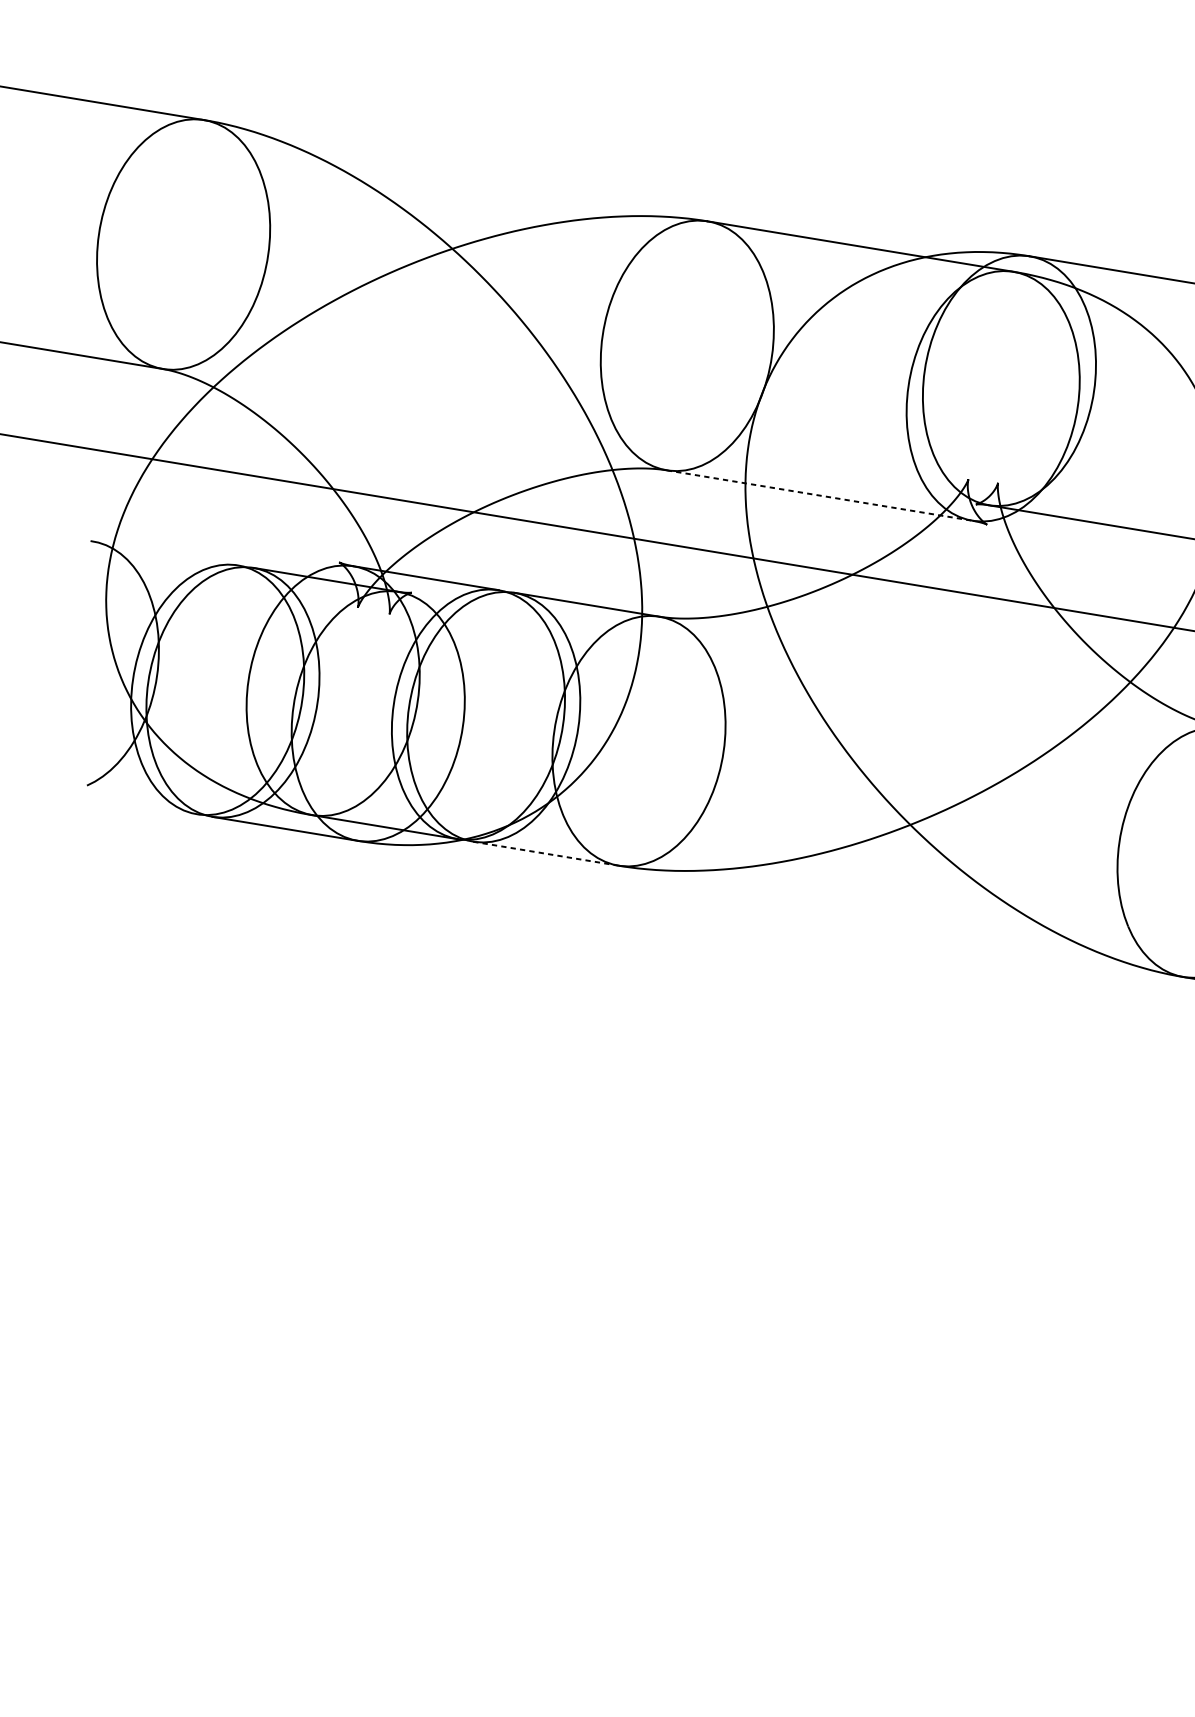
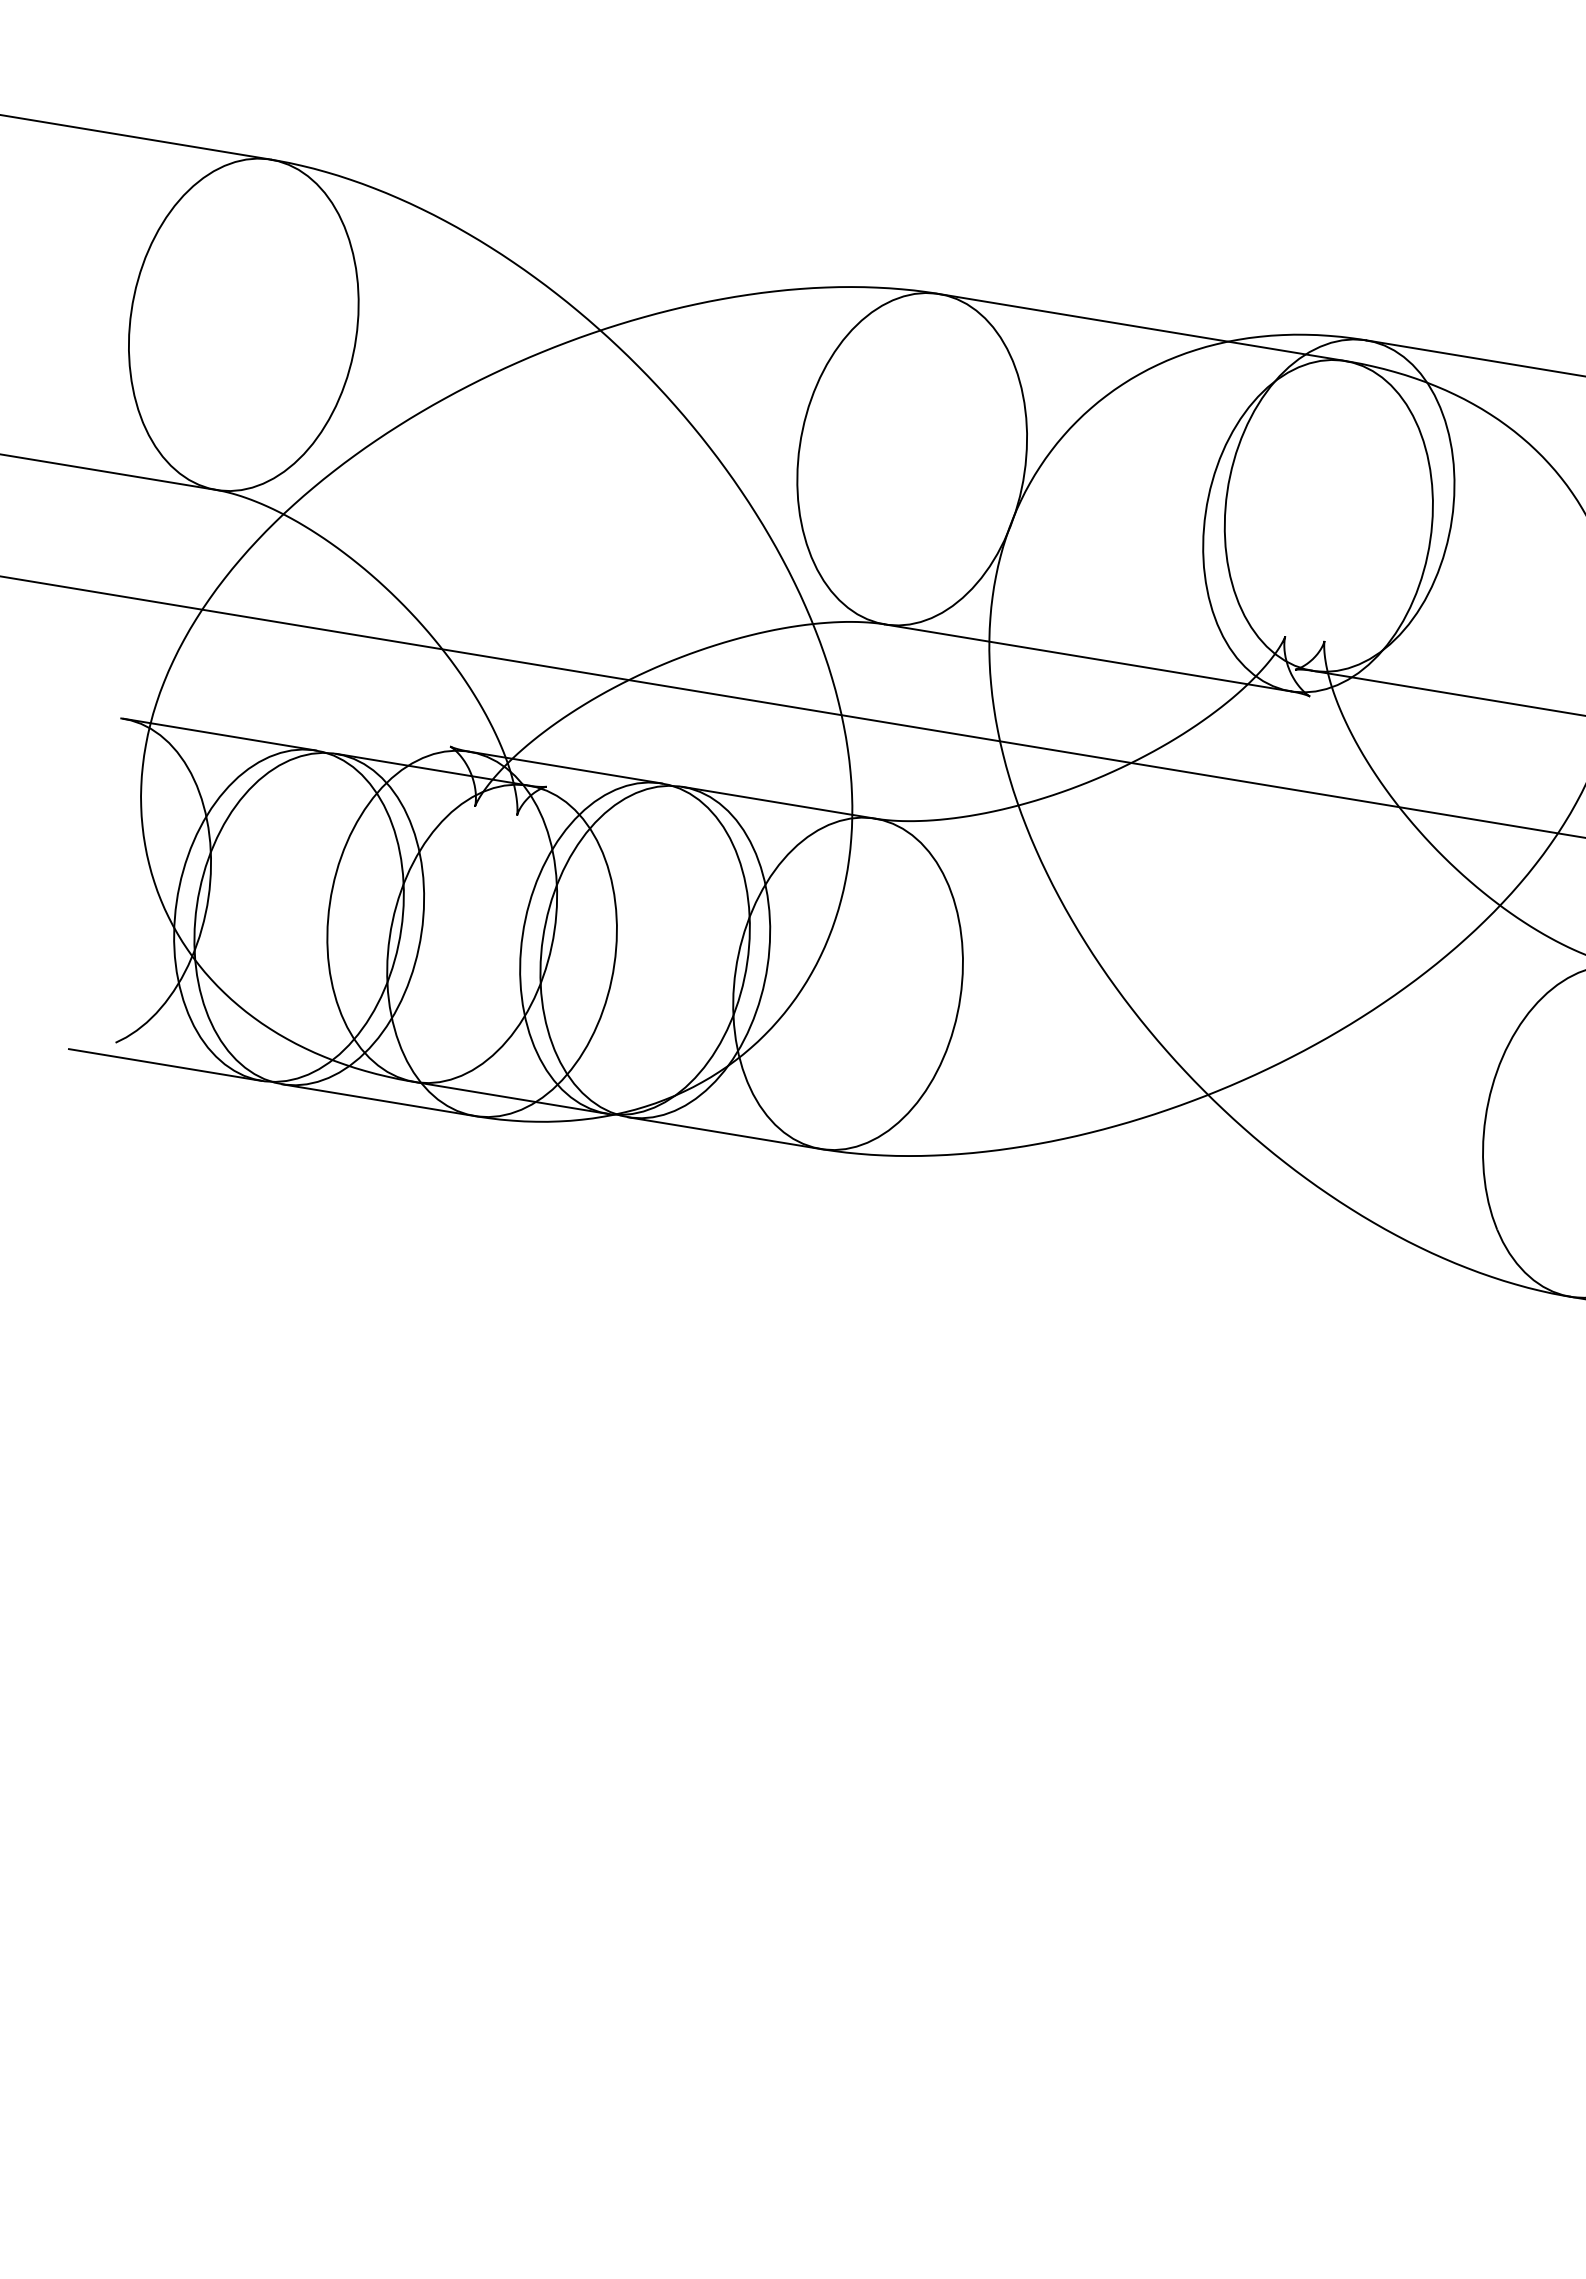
line: (819, 495) -> (1087, 657), dashed -> solid
line: (165, 553) -> (219, 734), added
line: (123, 801) -> (164, 1064), added
line: (545, 853) -> (724, 1133), dashed -> solid

